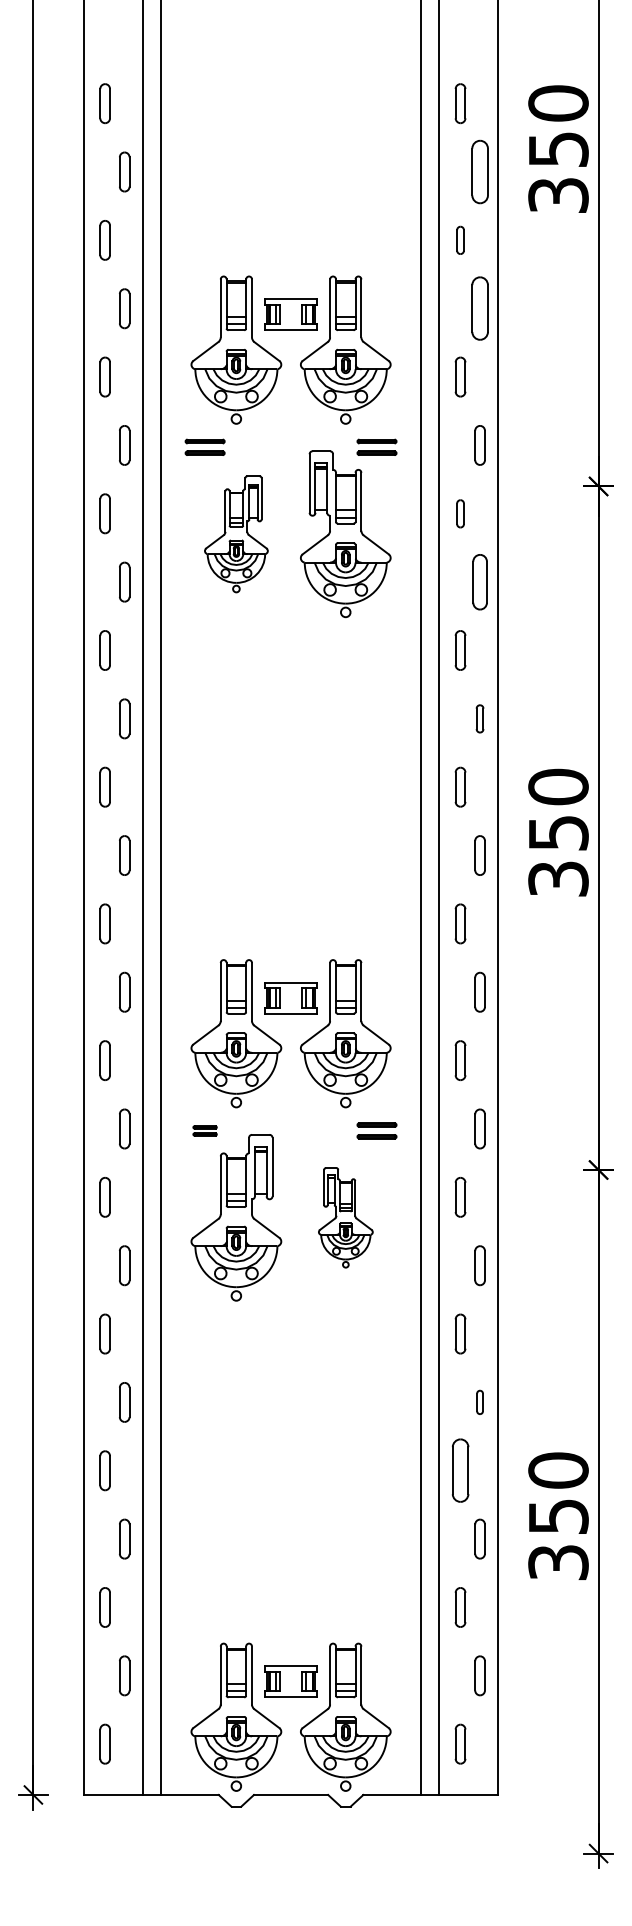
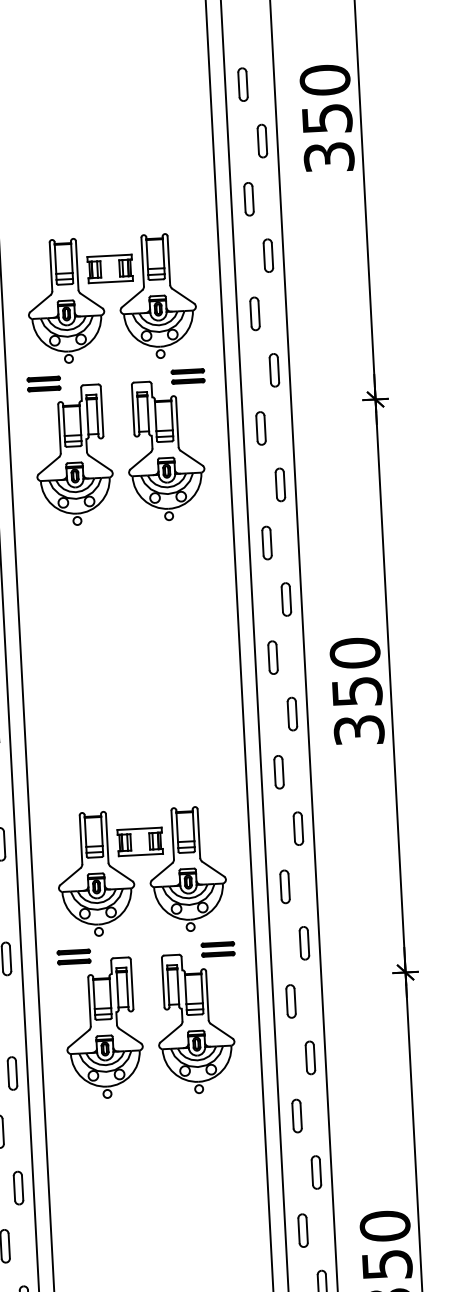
part: (479, 171) -> (261, 140), size x0.62
part: (460, 240) -> (248, 199), size x1.43
part: (479, 308) -> (267, 255), size x0.62
part: (460, 513) -> (260, 428), size x1.43
part: (236, 534) -> (74, 455), size x1.43
part: (479, 581) -> (279, 484), size x0.71
part: (479, 718) -> (285, 599), size x1.43
part: (204, 1130) -> (73, 956), size x1.67
part: (345, 1217) -> (195, 1023), size x1.67
part: (479, 1402) -> (315, 1172), size x1.67
part: (460, 1470) -> (303, 1230), size x0.62

